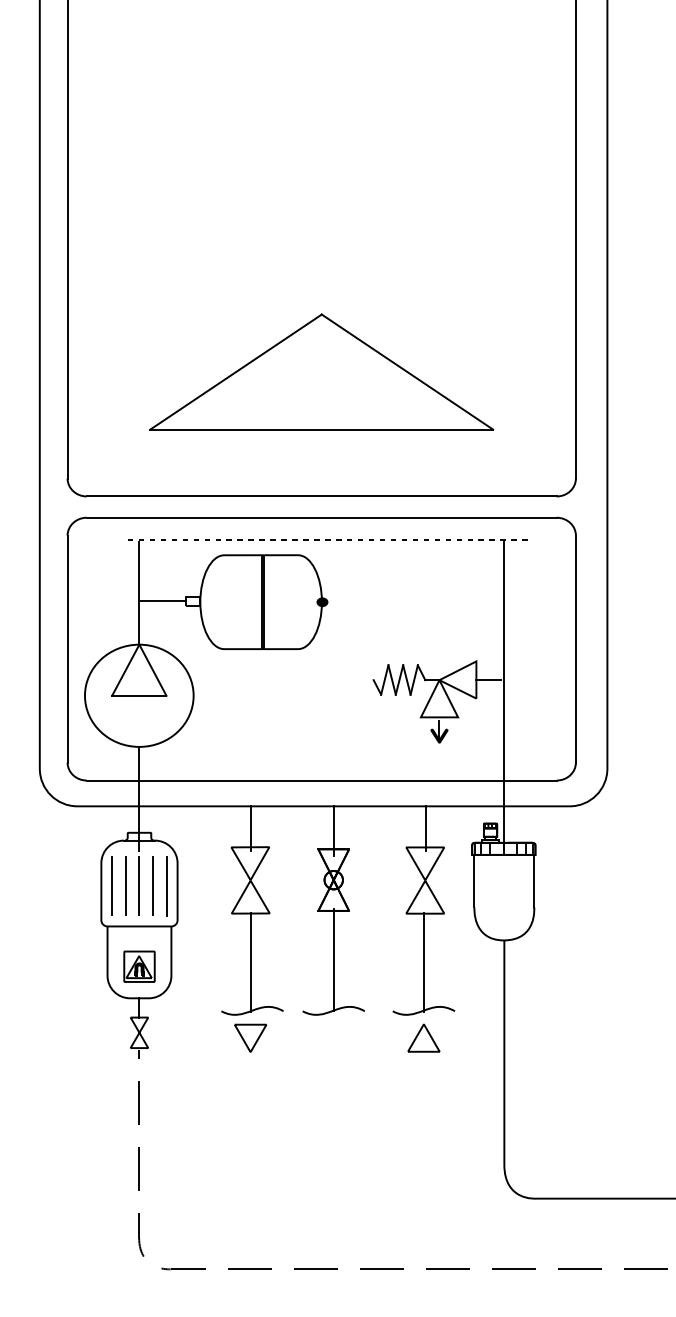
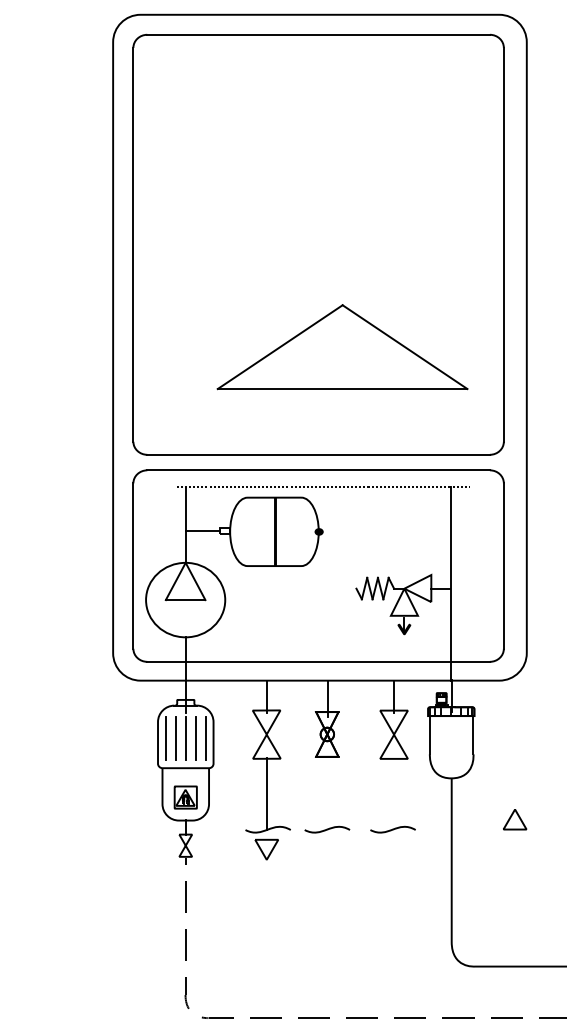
part: (321, 372) -> (342, 347), moved
line: (333, 959) -> (327, 792), removed
line: (424, 962) -> (393, 794), removed
part: (424, 1038) -> (515, 819), moved

